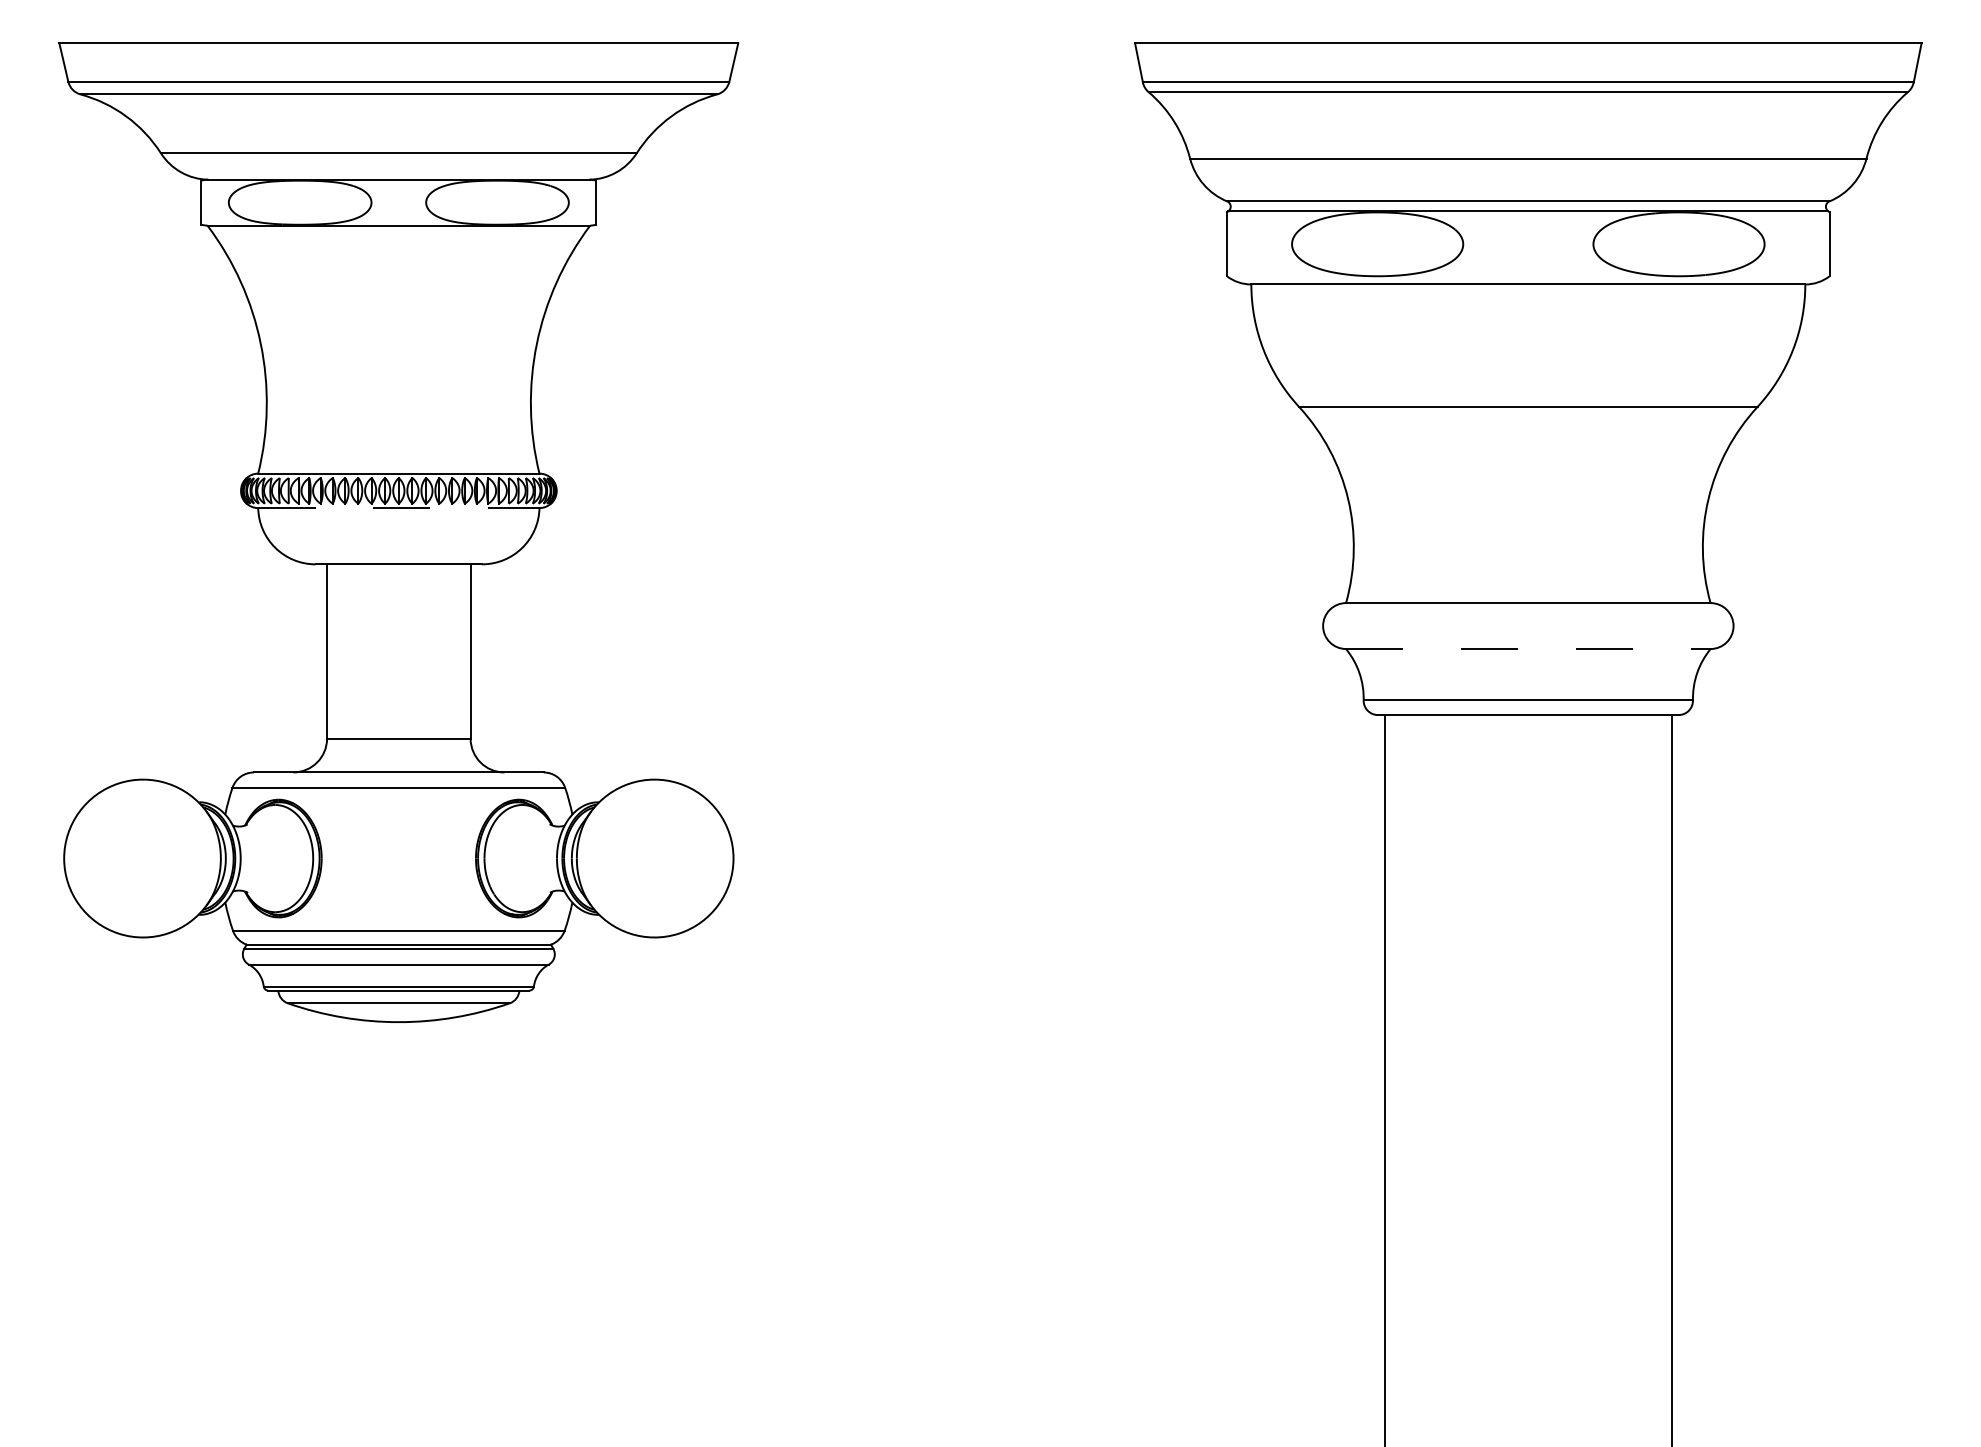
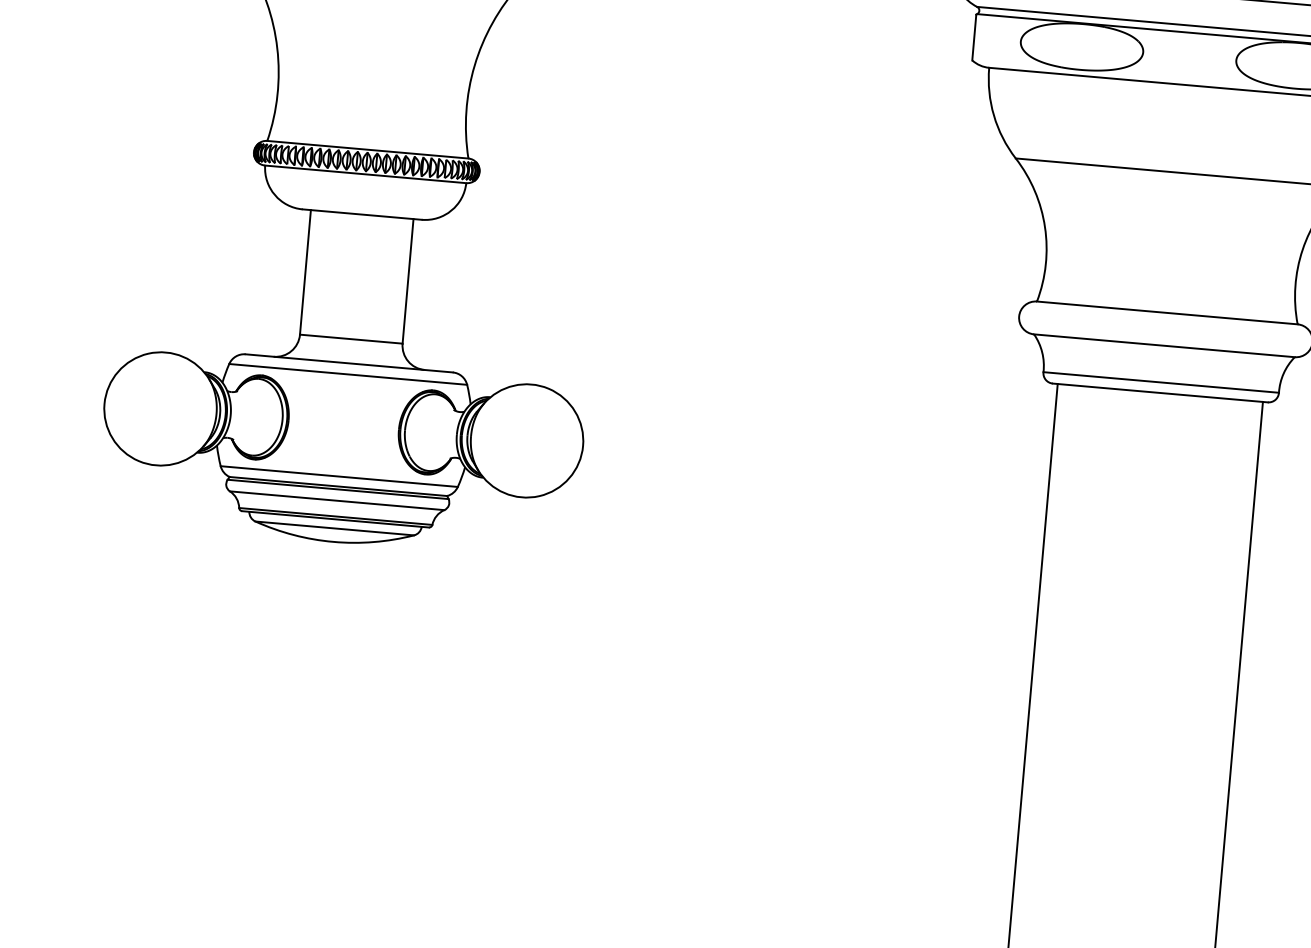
line: (398, 508) -> (365, 174), dashed -> solid
line: (1528, 649) -> (1164, 346), dashed -> solid

